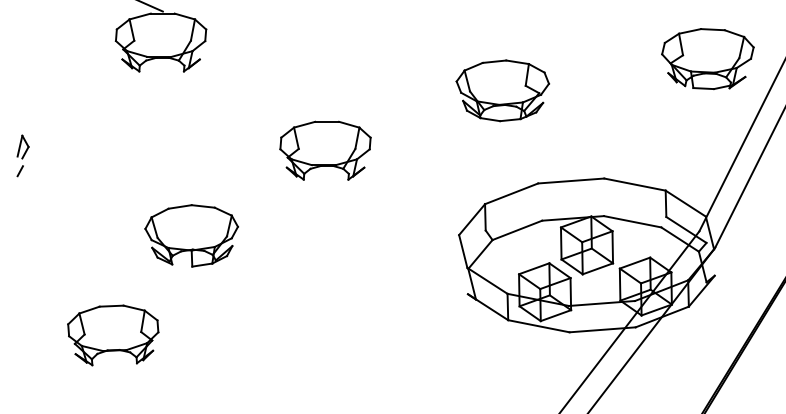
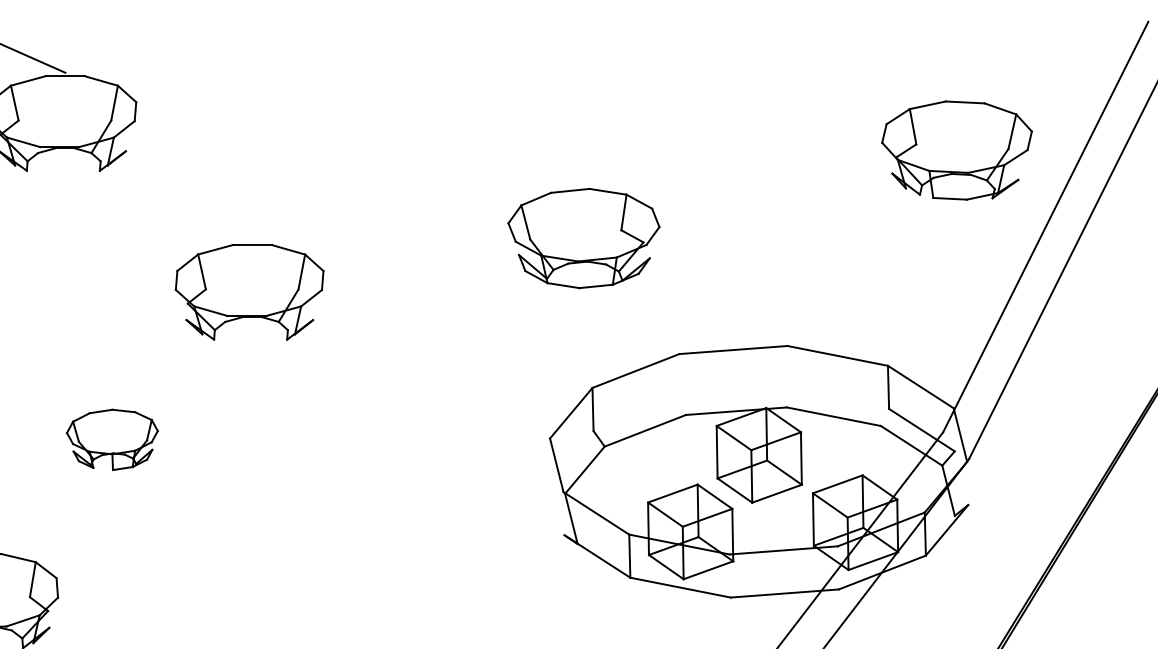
part: (502, 90) -> (583, 237), moved
part: (325, 150) -> (249, 291), moved
part: (191, 235) -> (112, 439), size x0.6

